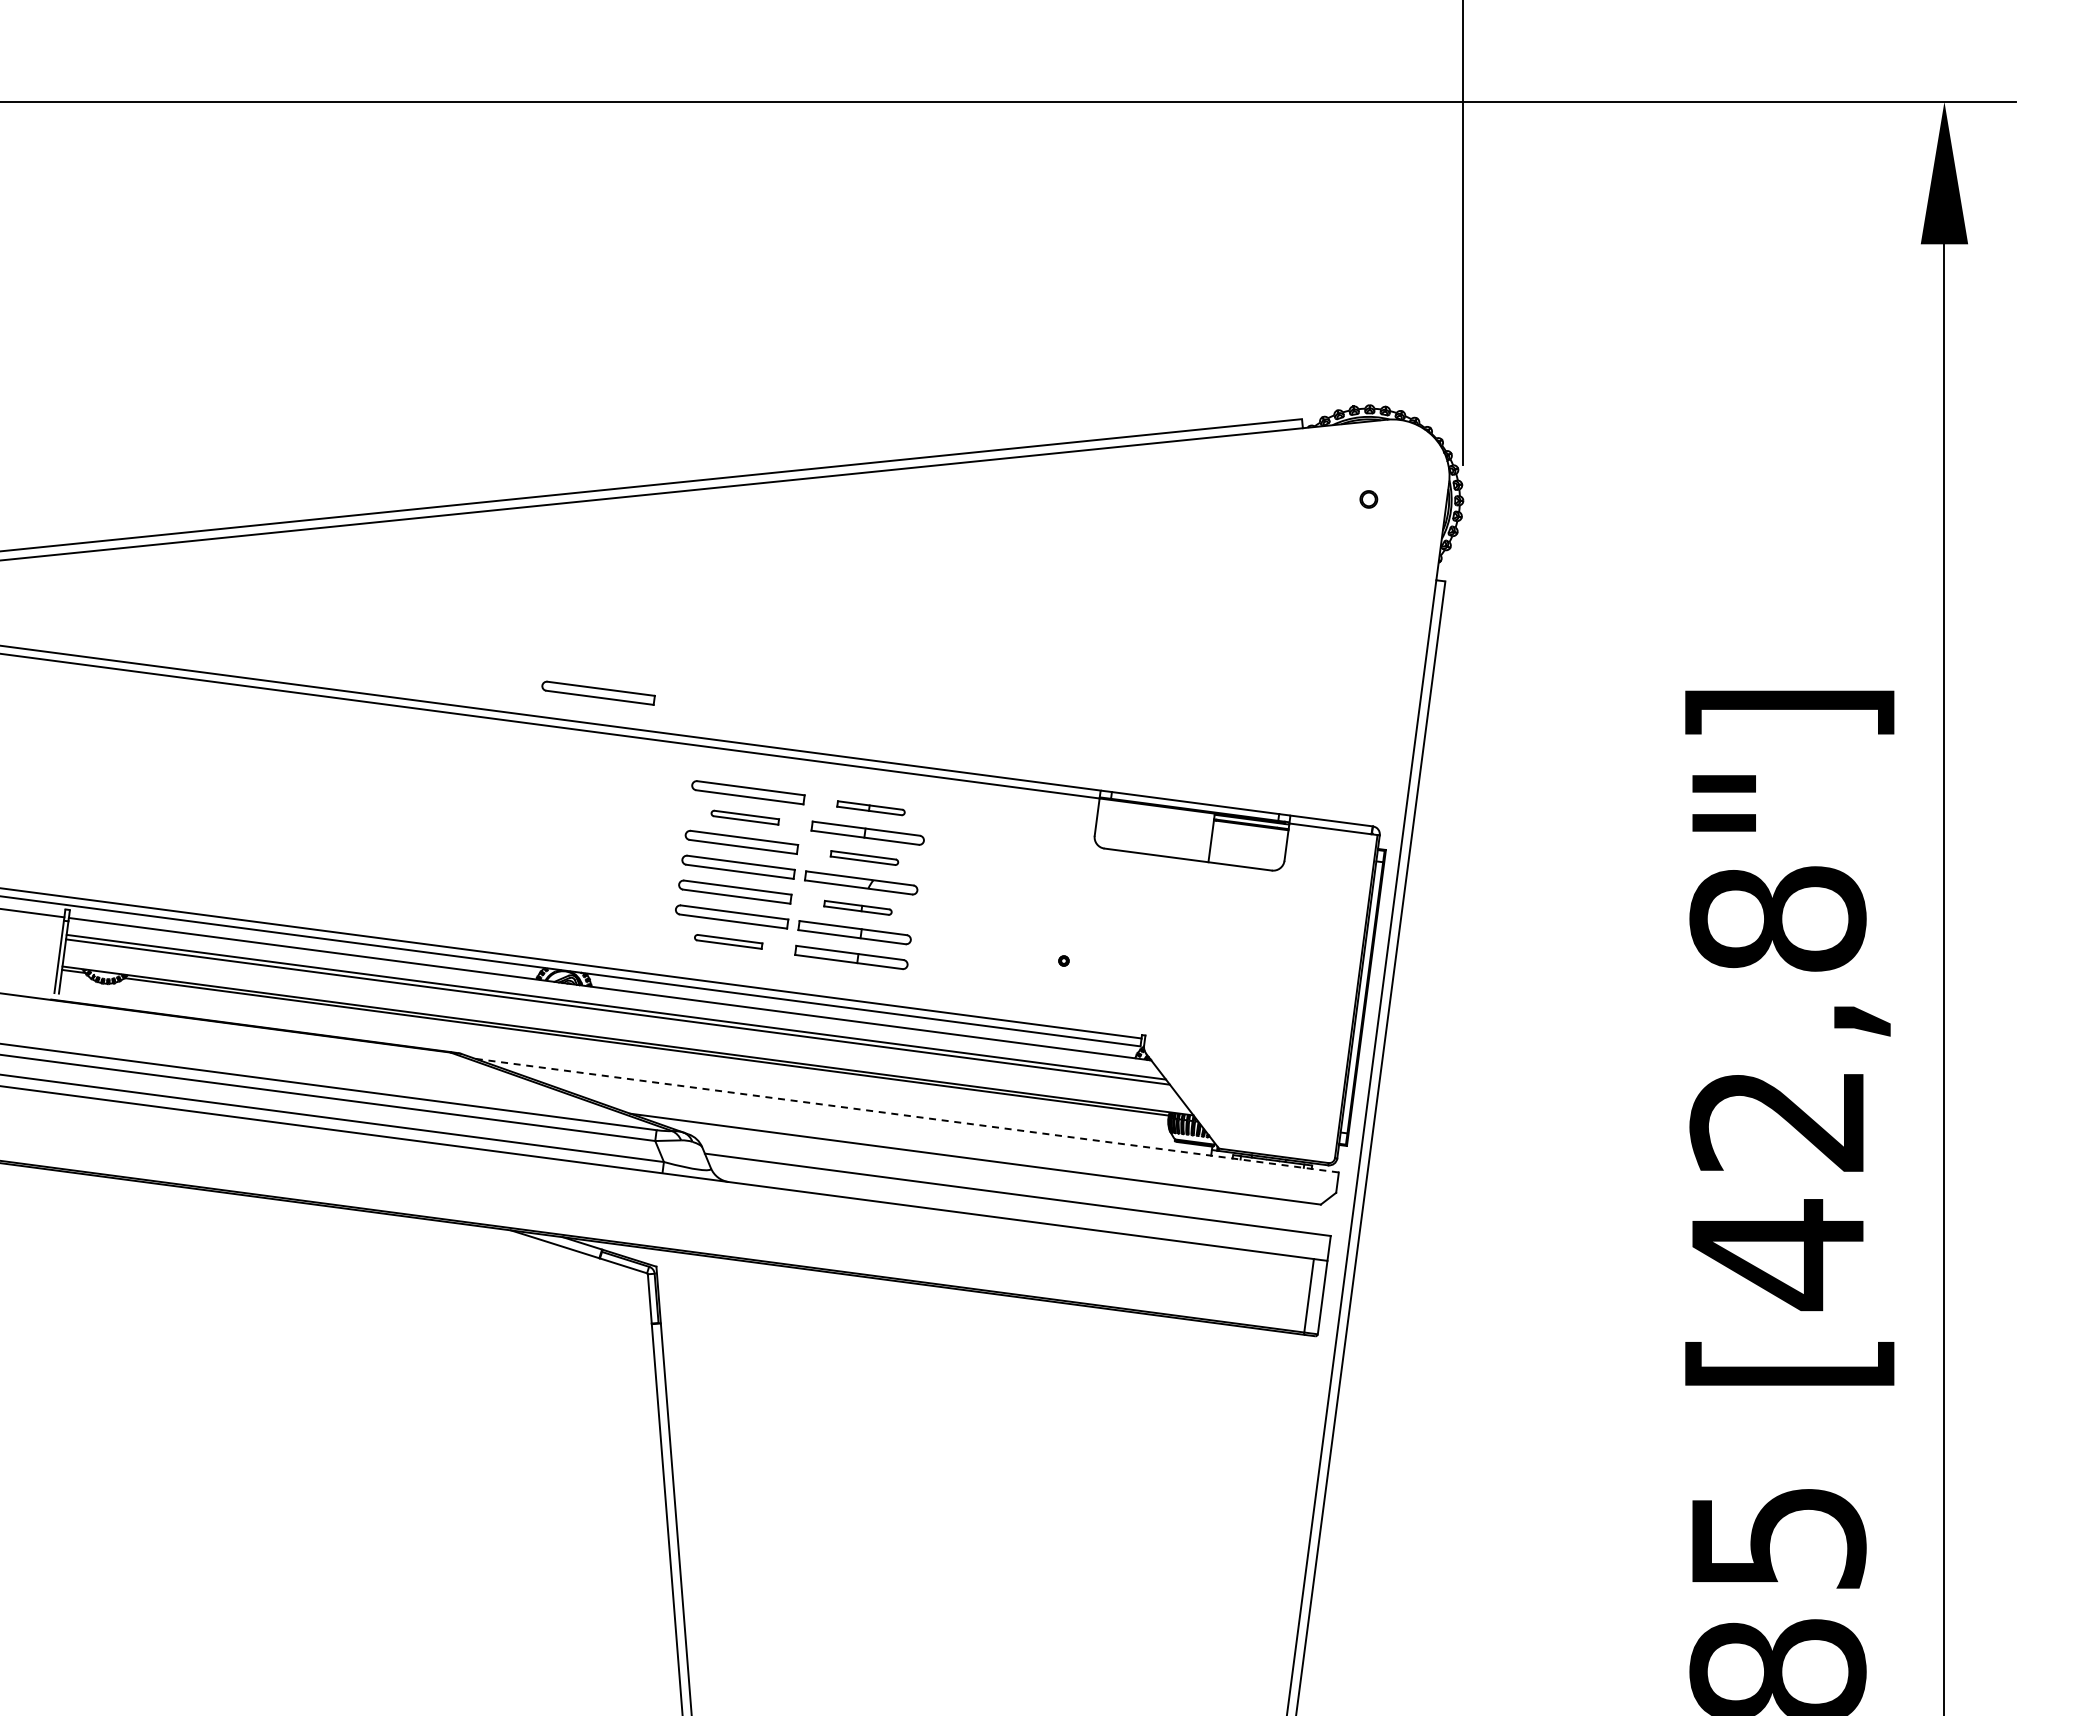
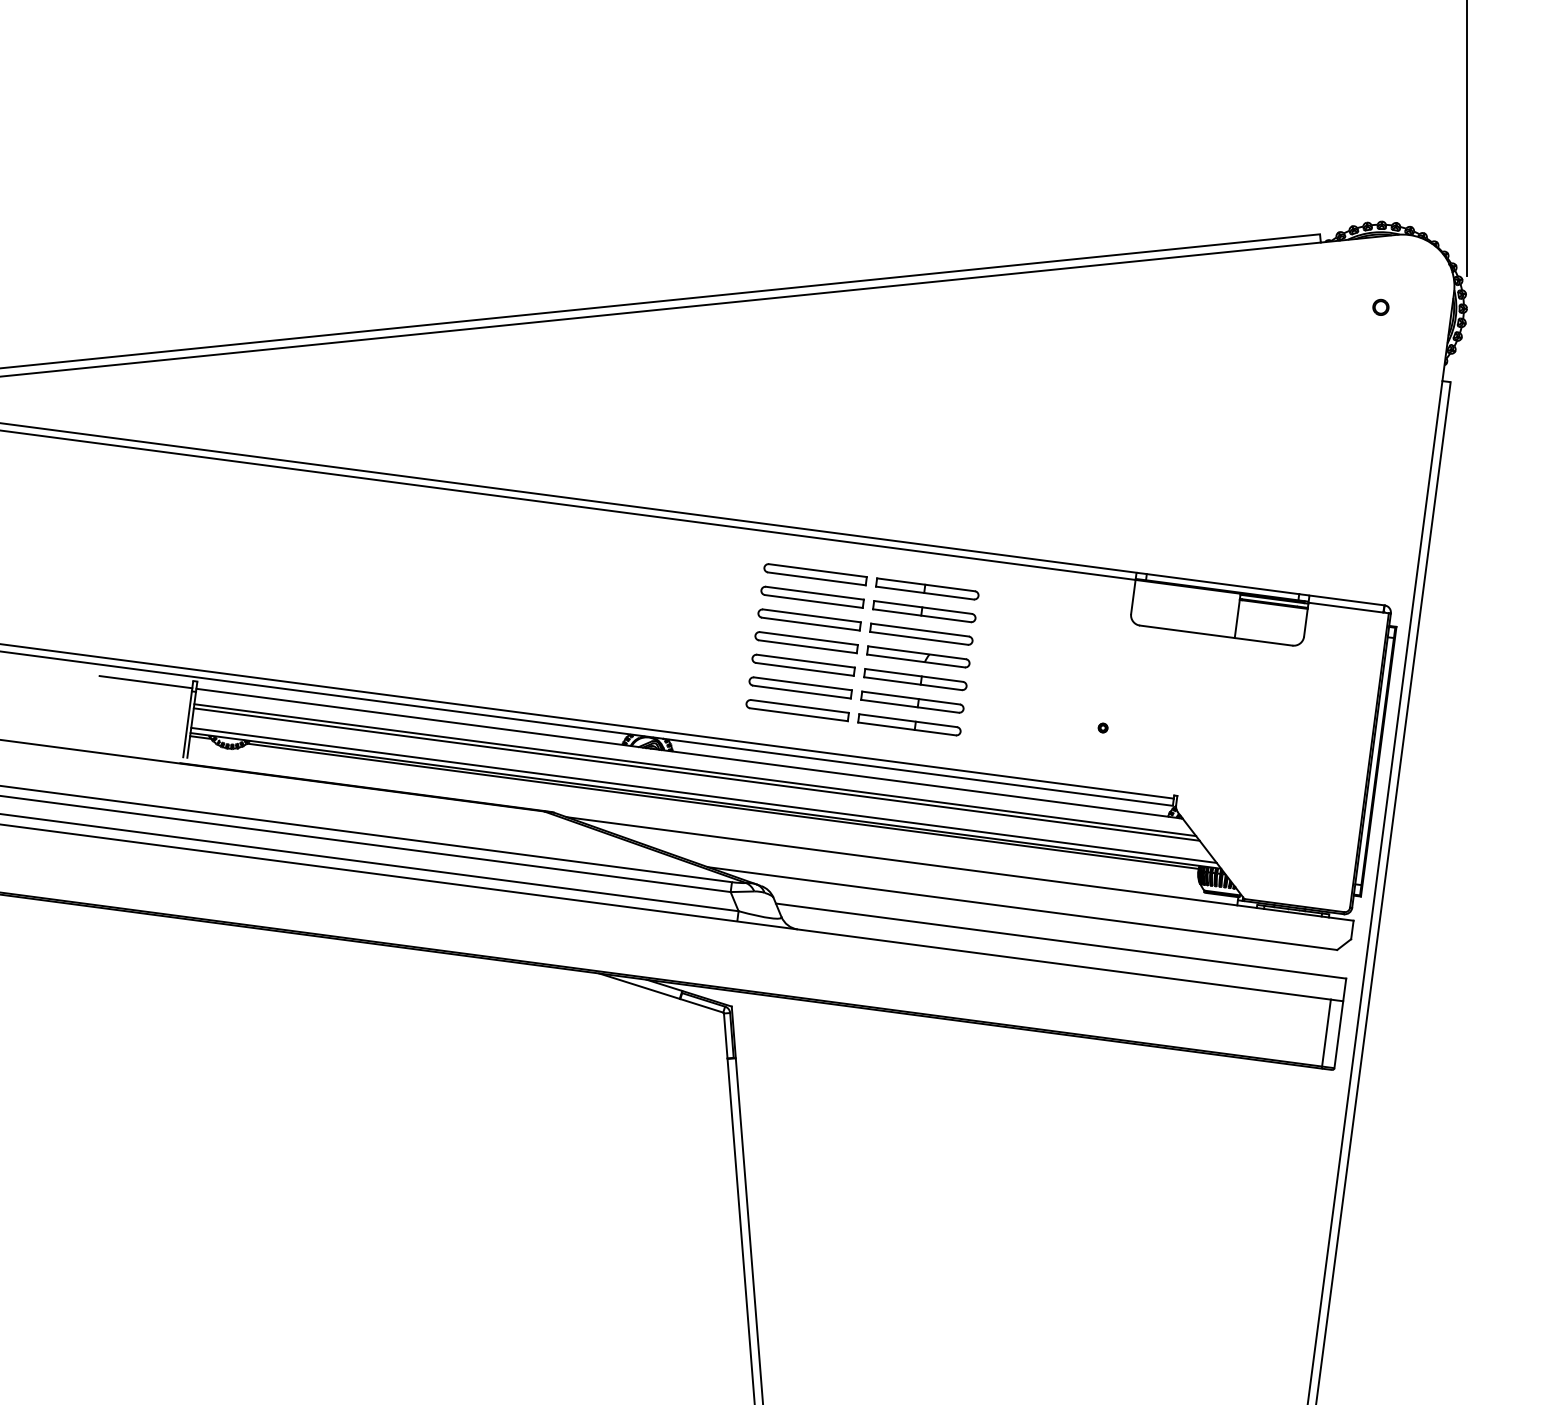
part: (598, 692) -> (678, 483), removed
part: (870, 807) -> (926, 588), size x1.67
part: (745, 817) -> (812, 597), size x1.67
part: (864, 857) -> (921, 633), size x1.67
part: (857, 907) -> (914, 679), size x1.67
part: (728, 941) -> (797, 710), size x1.67
line: (625, 1034) -> (703, 795), added
line: (907, 1115) -> (960, 868), dashed -> solid

